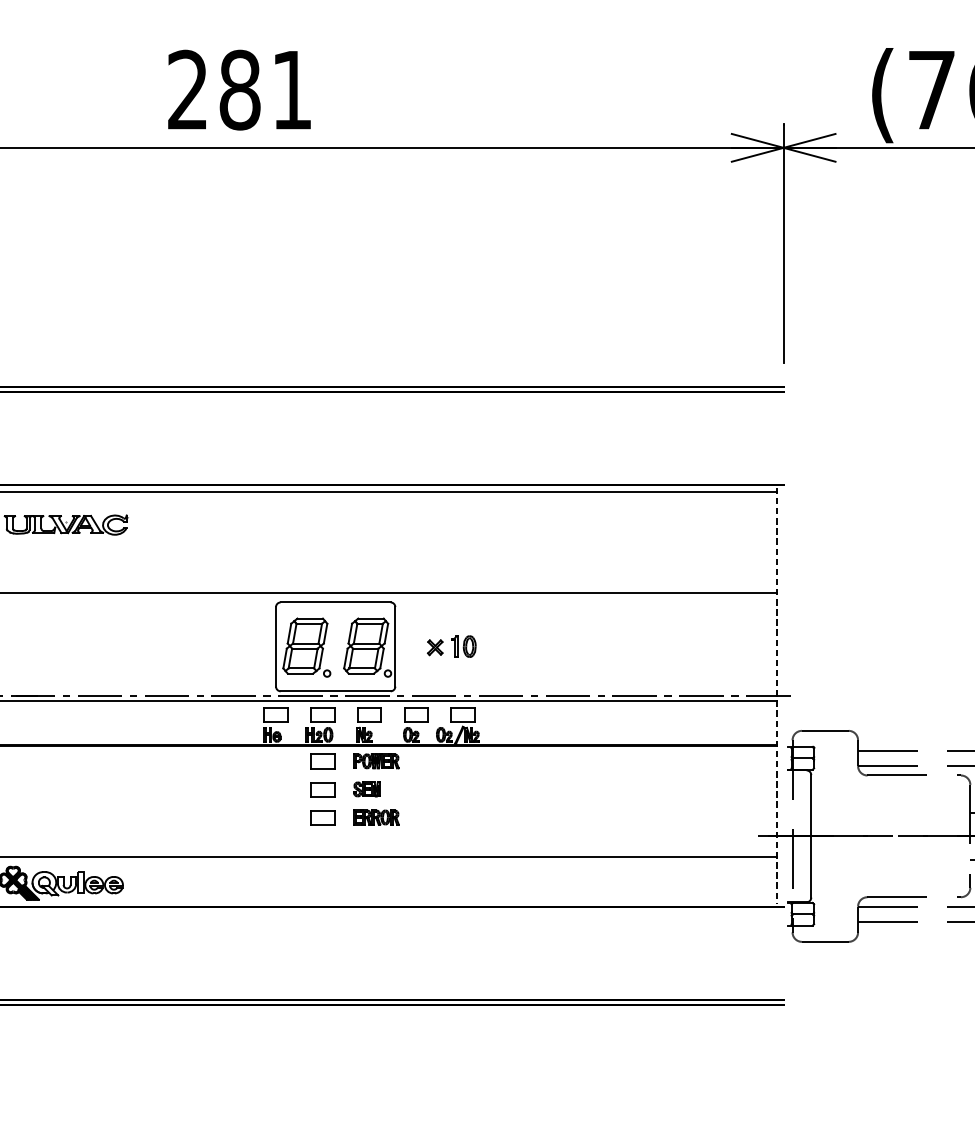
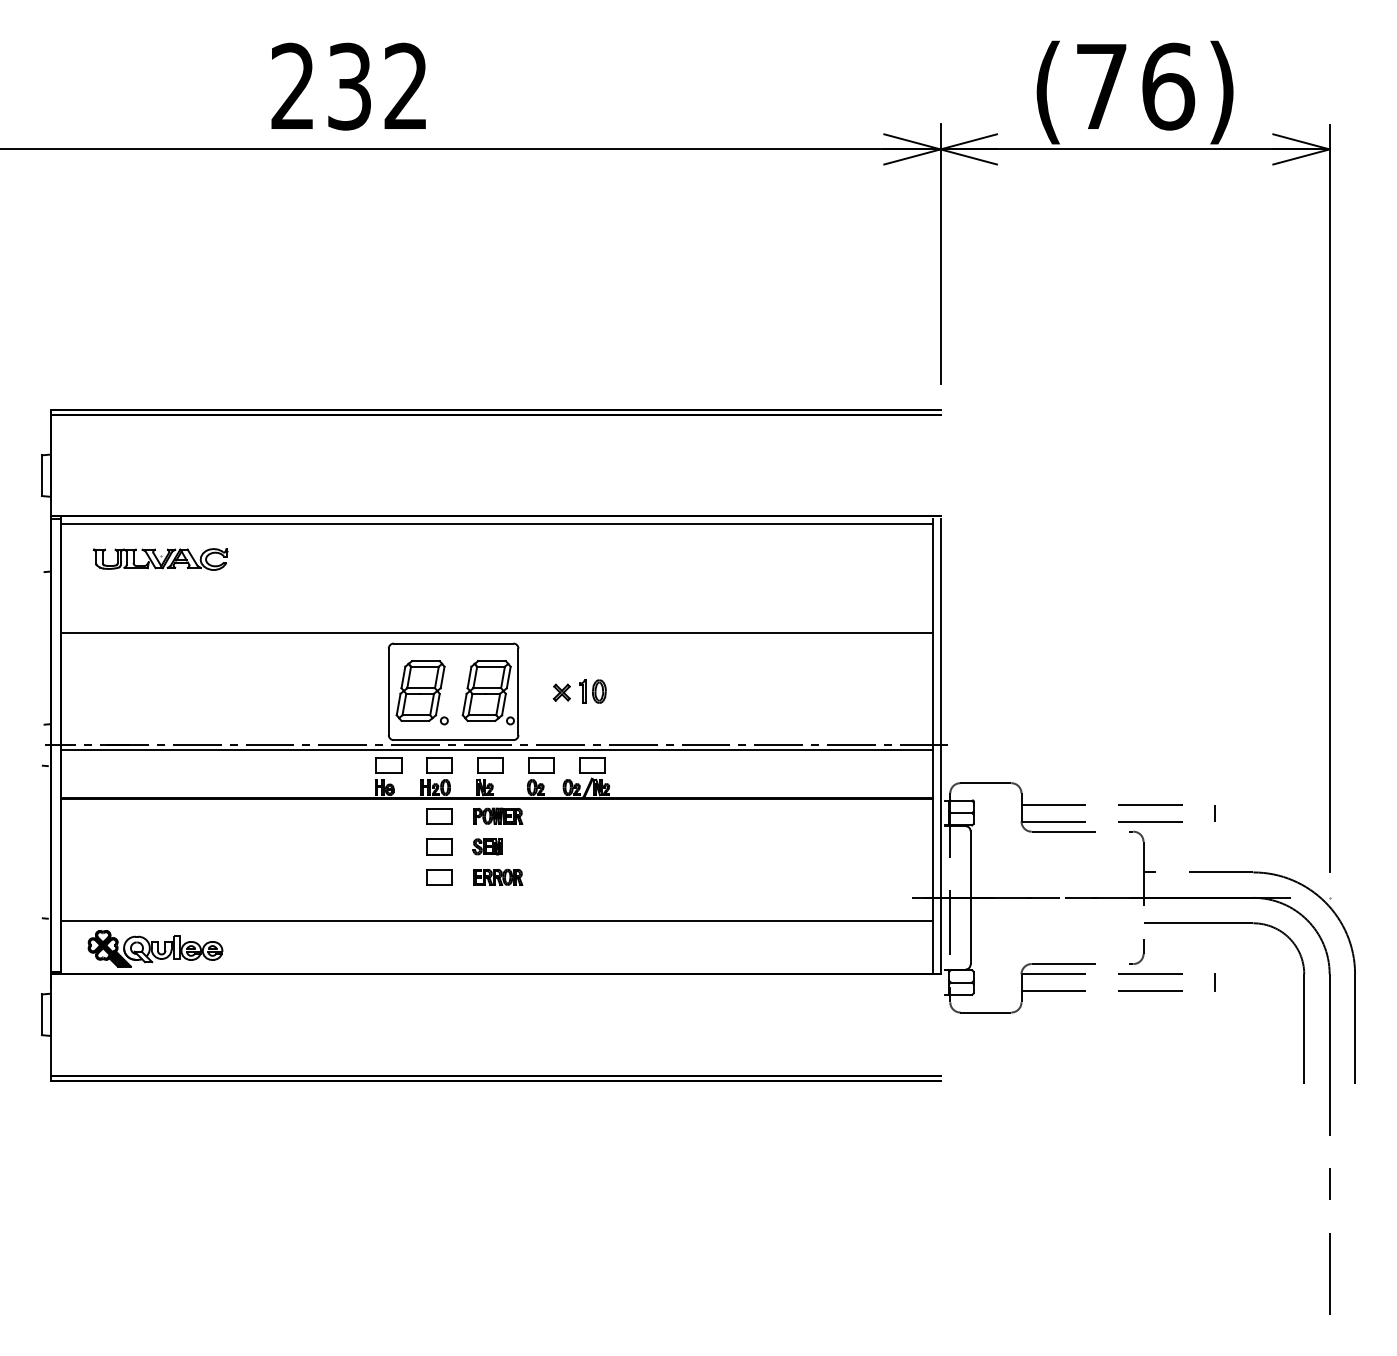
text: (264, 89) -> (376, 86), 281 -> 232
line: (783, 695) -> (940, 744), added
line: (777, 696) -> (933, 745), dashed -> solid

